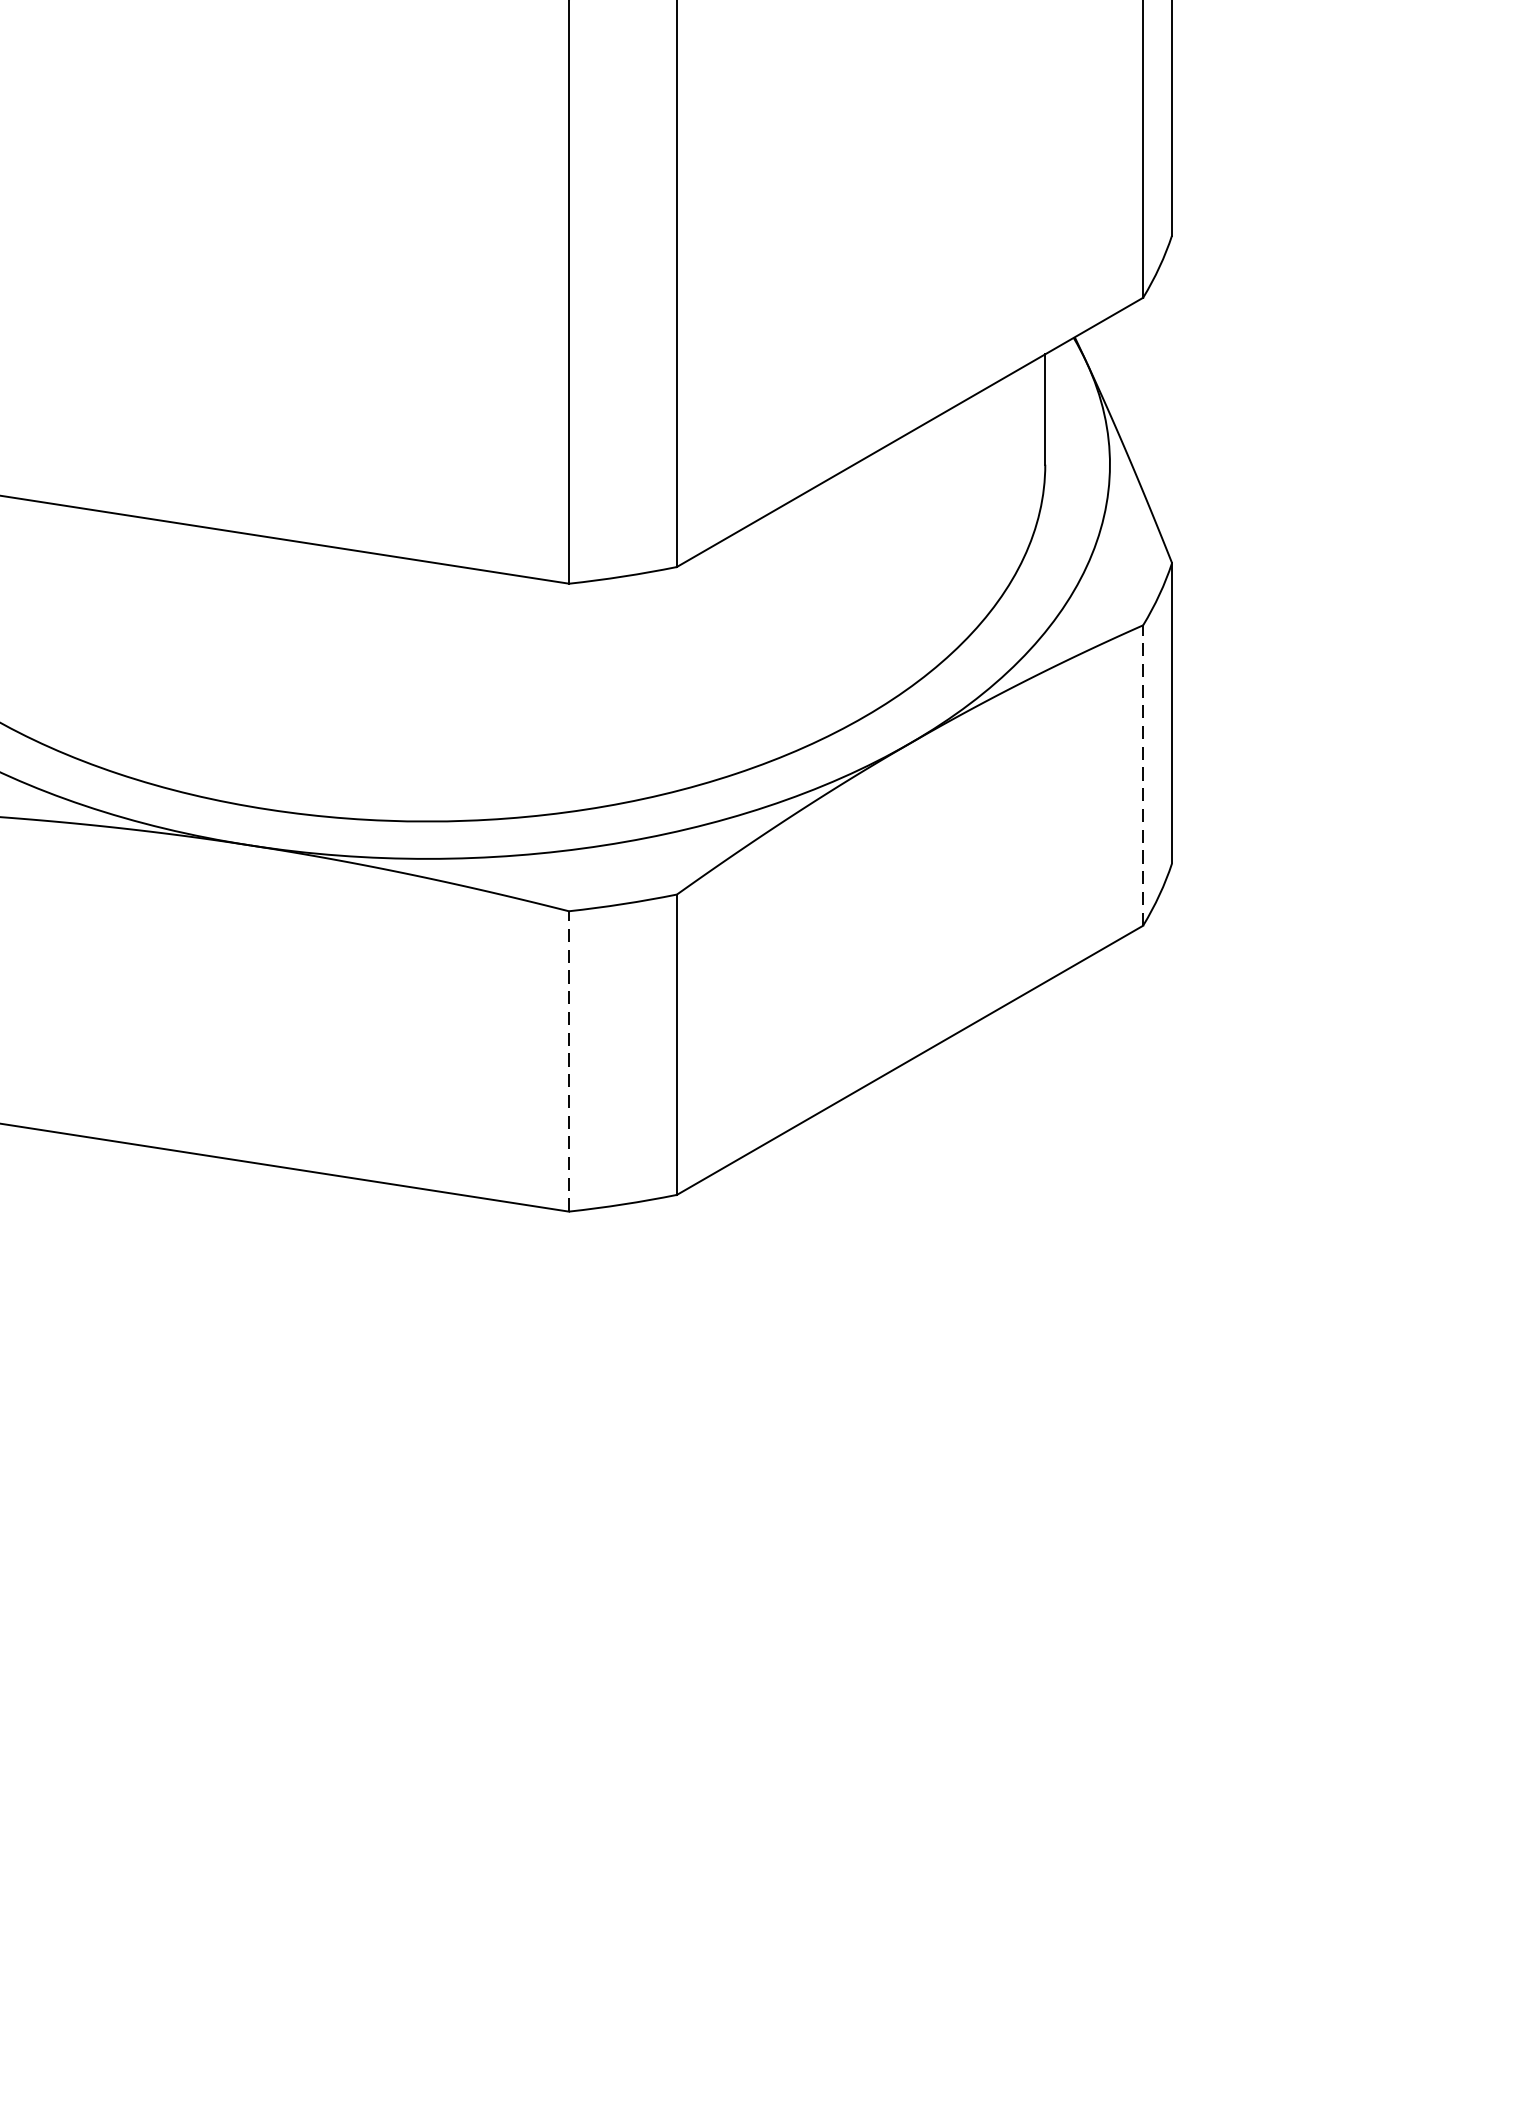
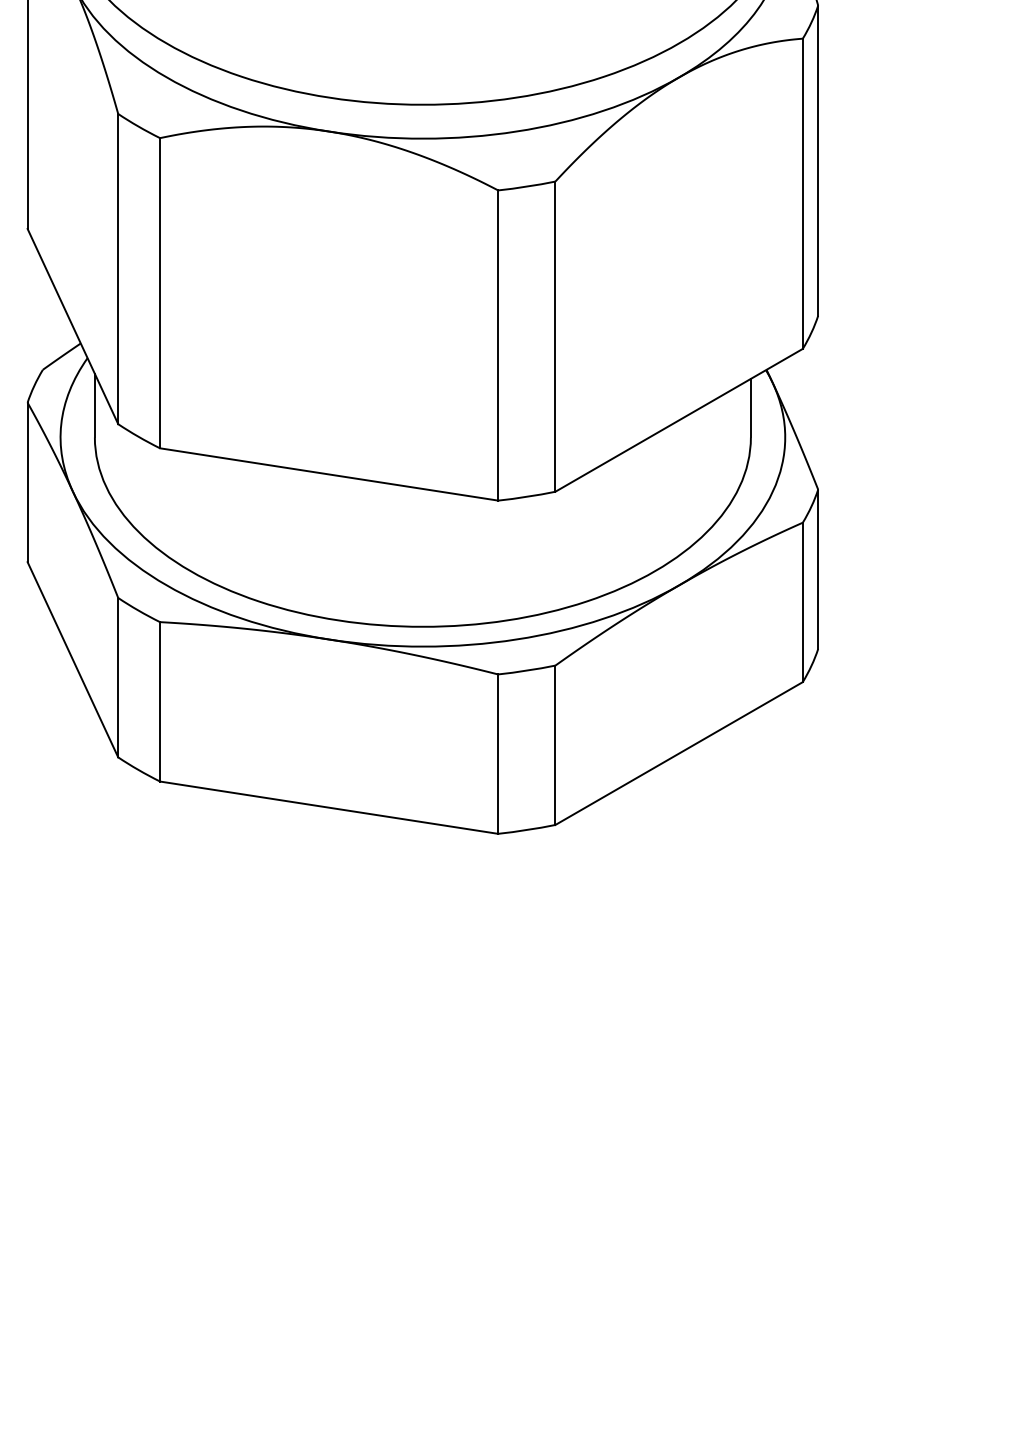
line: (1142, 775) -> (802, 602), dashed -> solid
line: (569, 1062) -> (498, 754), dashed -> solid

